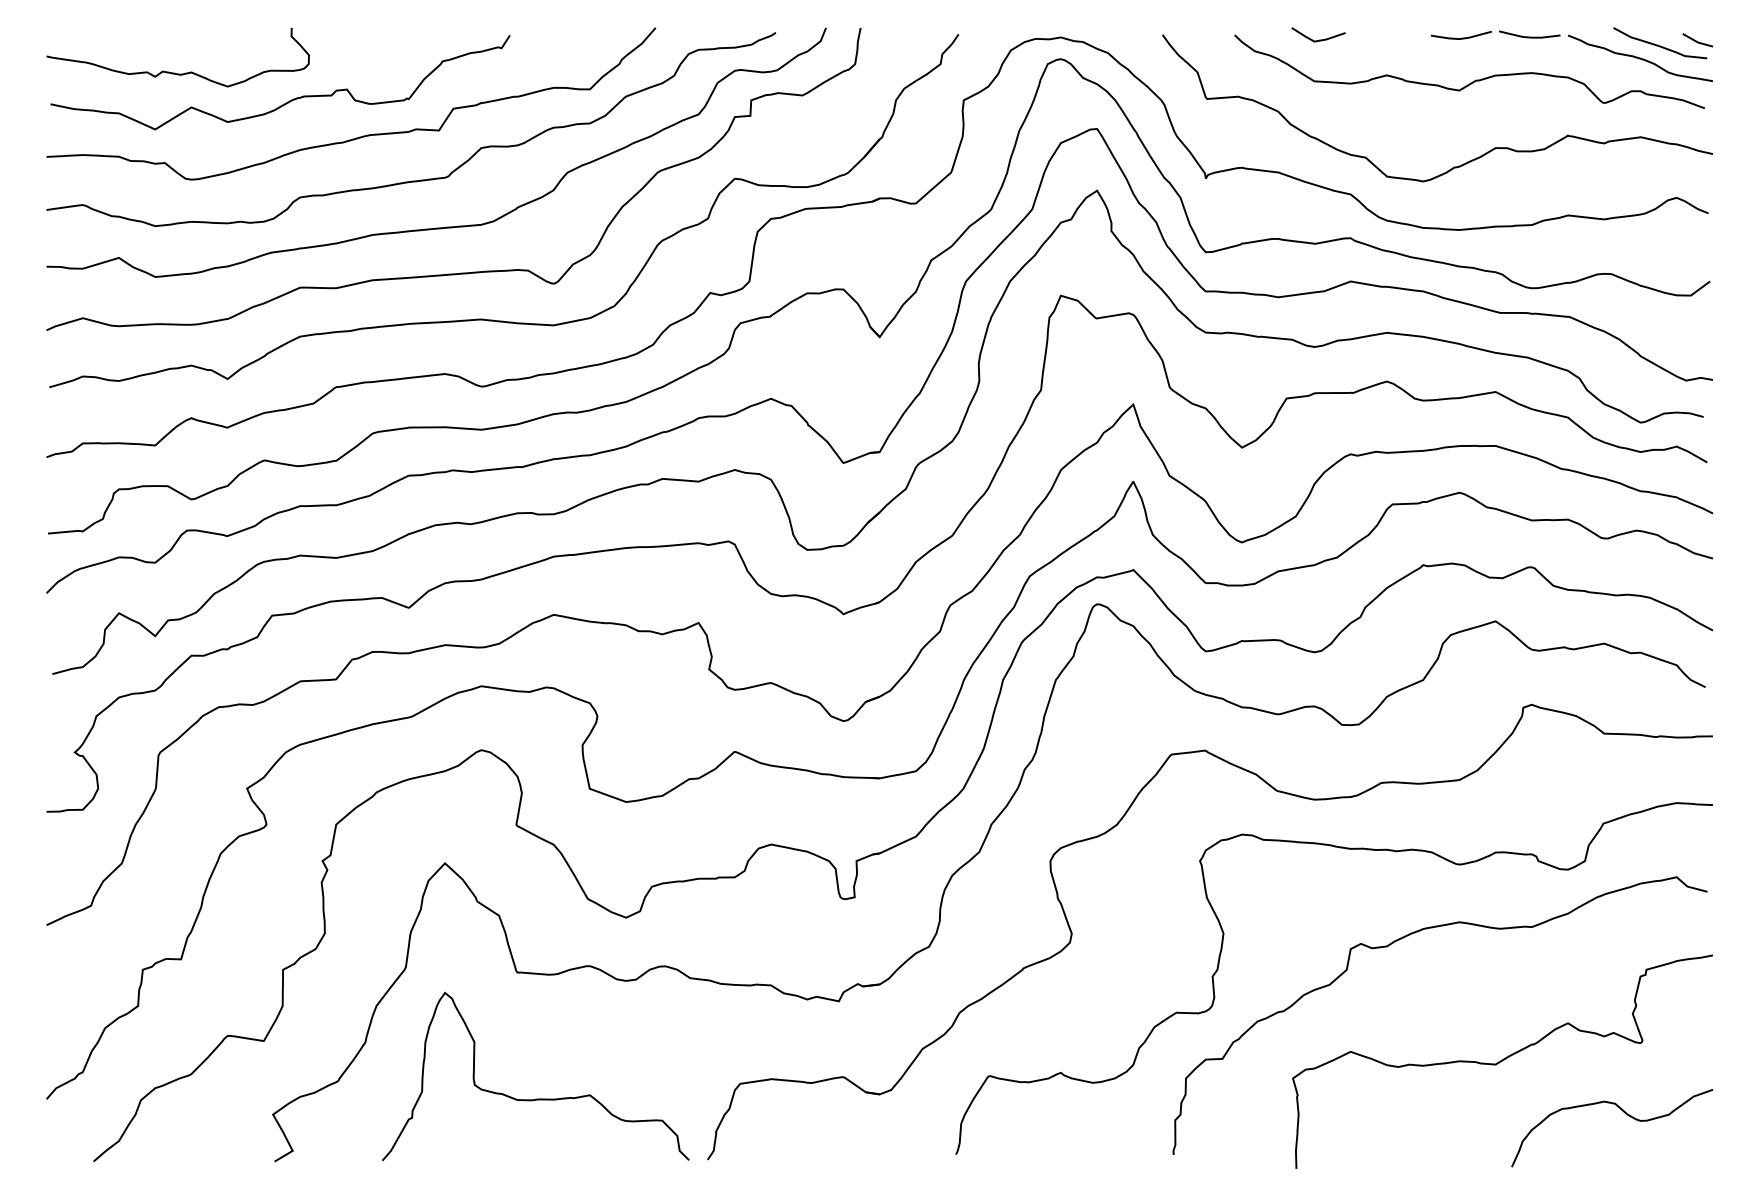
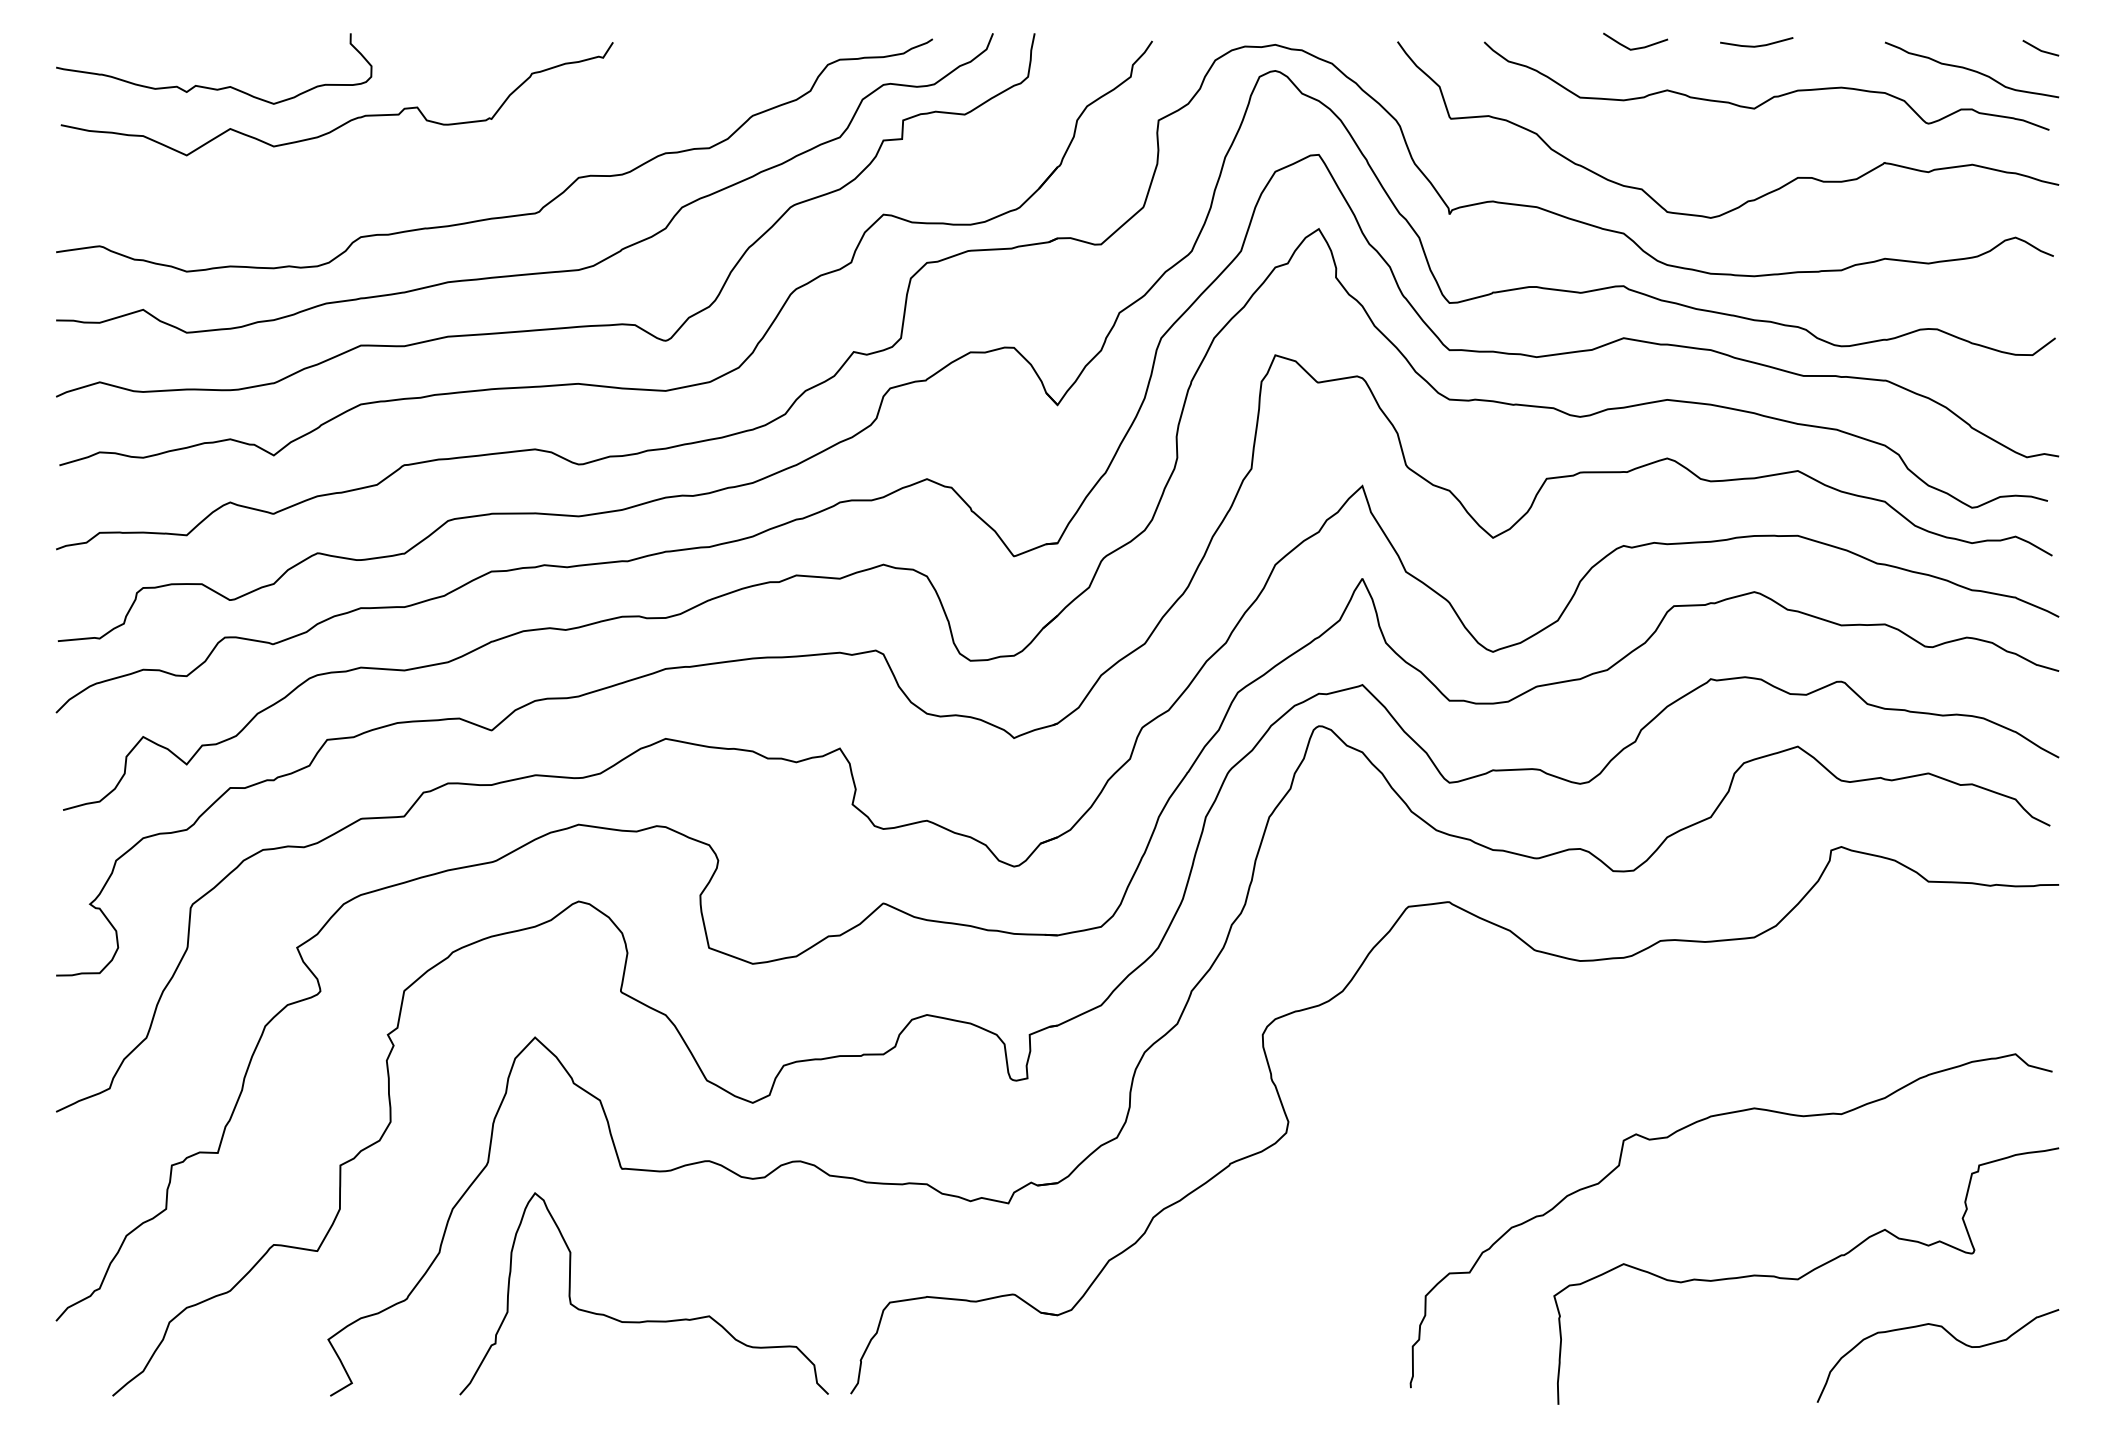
line: (1529, 36) -> (1838, 43), removed
line: (1319, 39) -> (1636, 47), moved
curve: (1660, 45) -> (1996, 54), removed
curve: (359, 136) -> (432, 163), removed
curve: (1222, 950) -> (1469, 1142), removed

